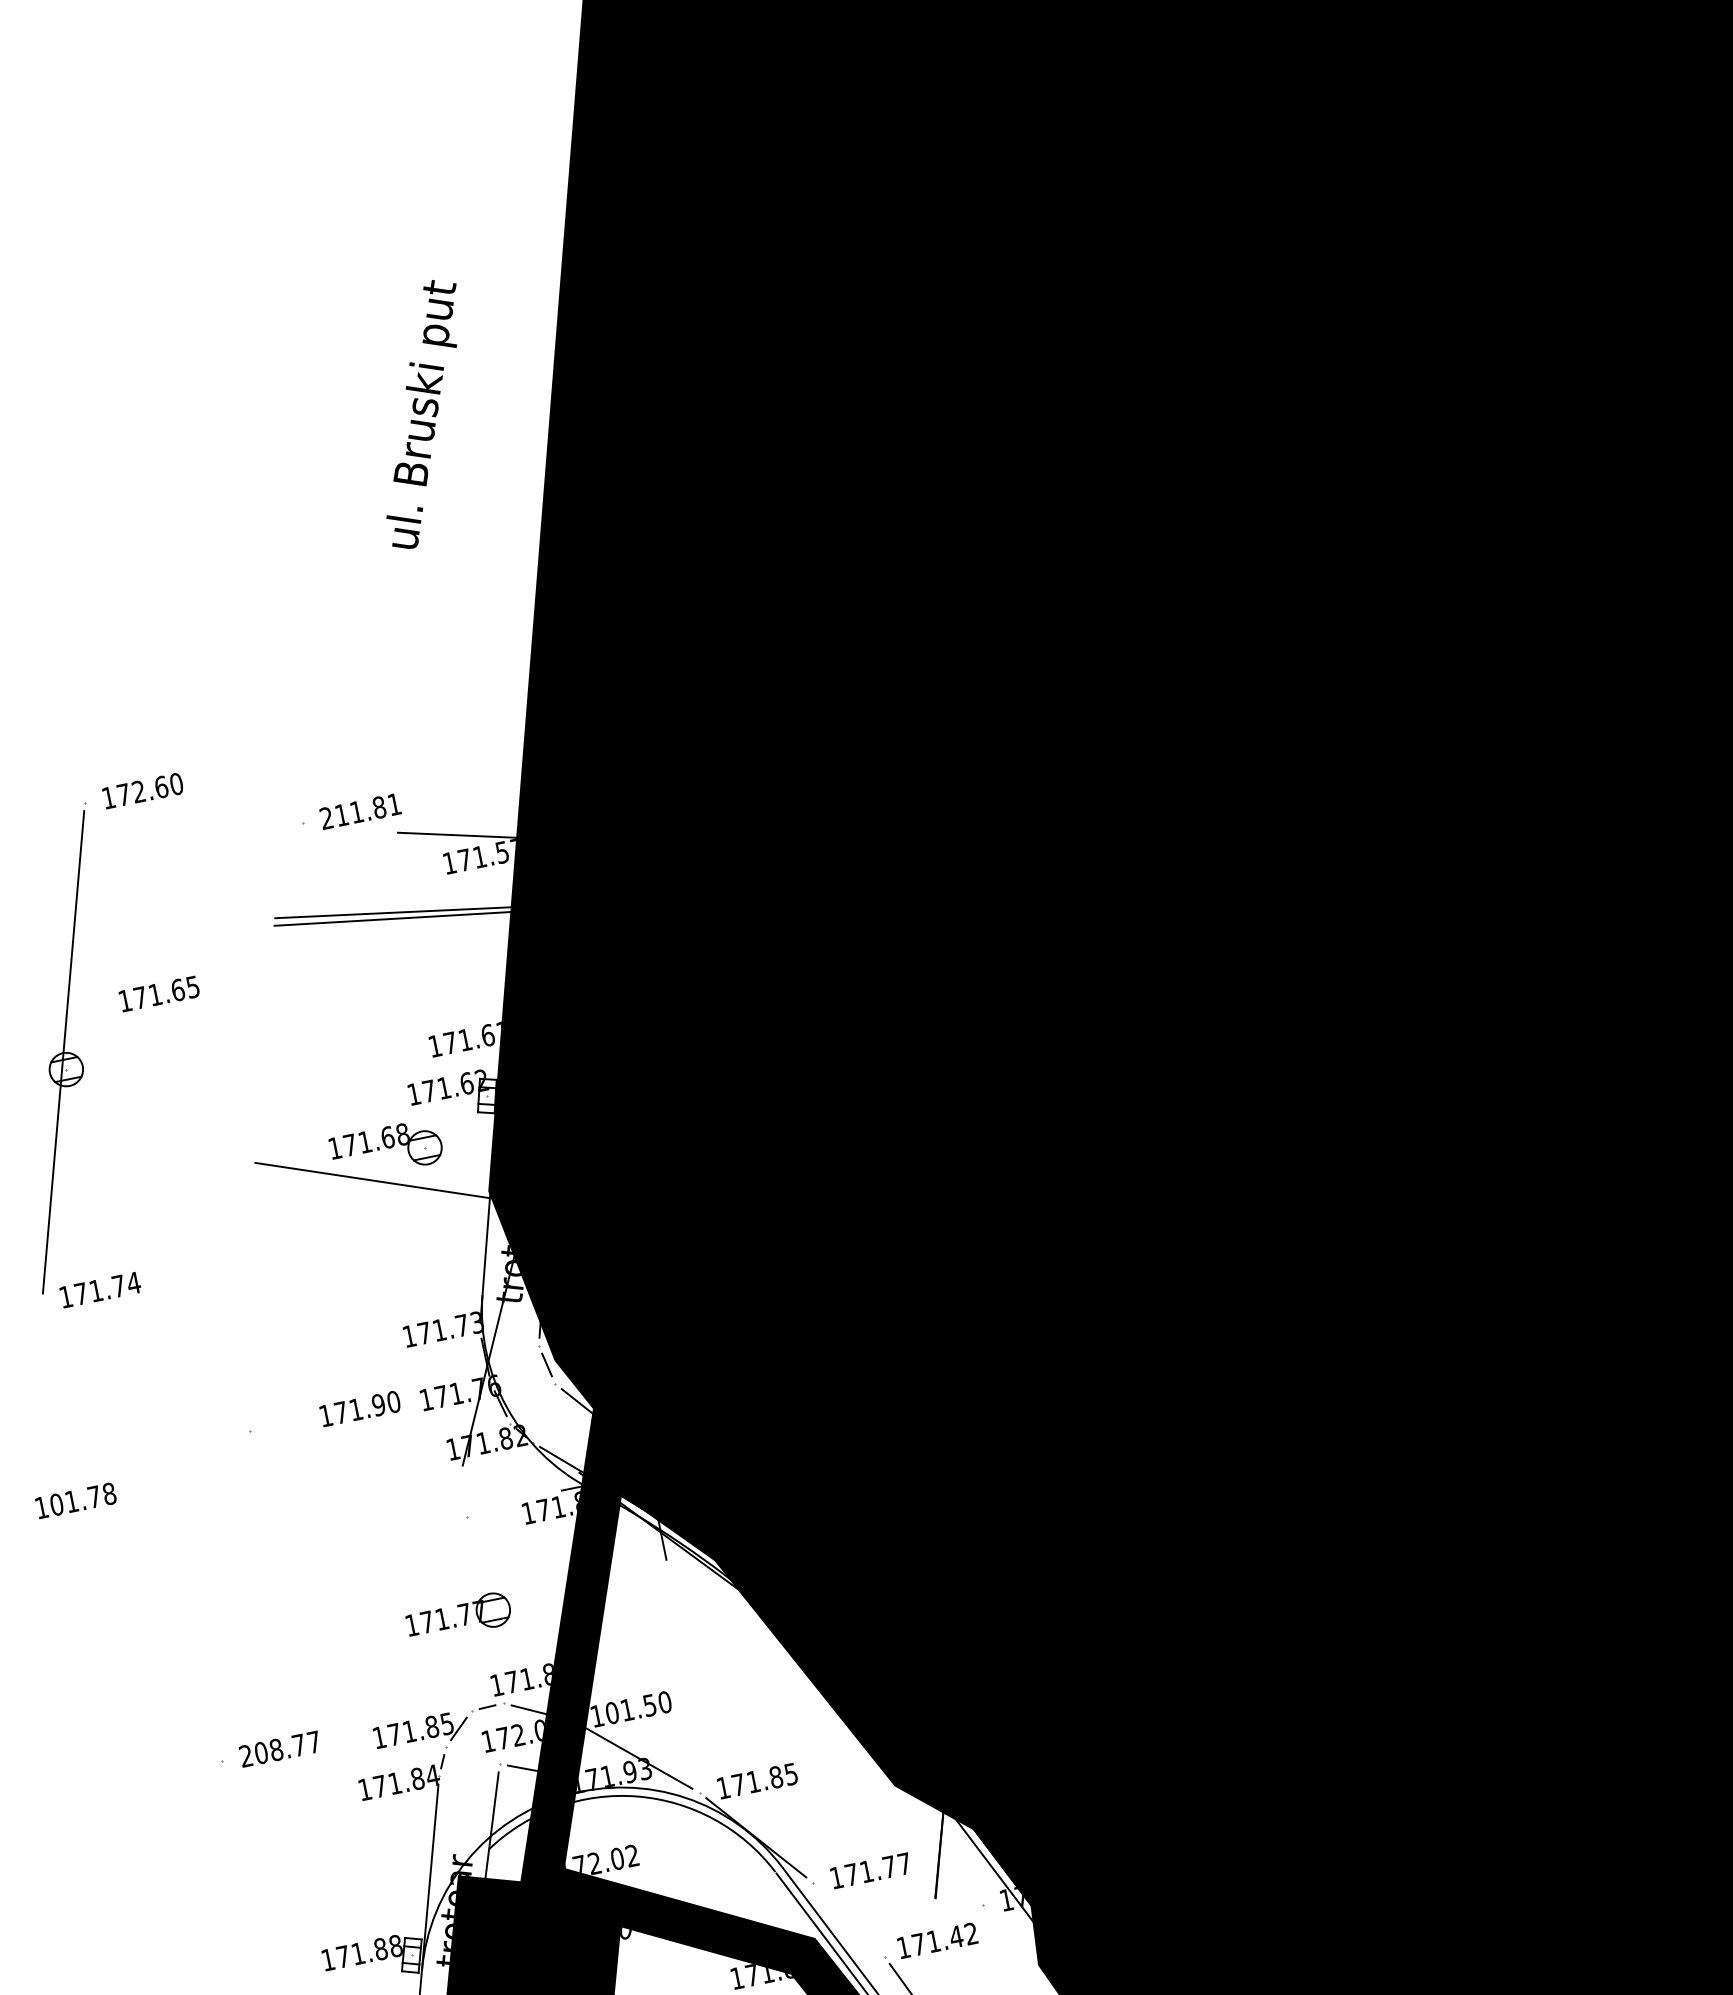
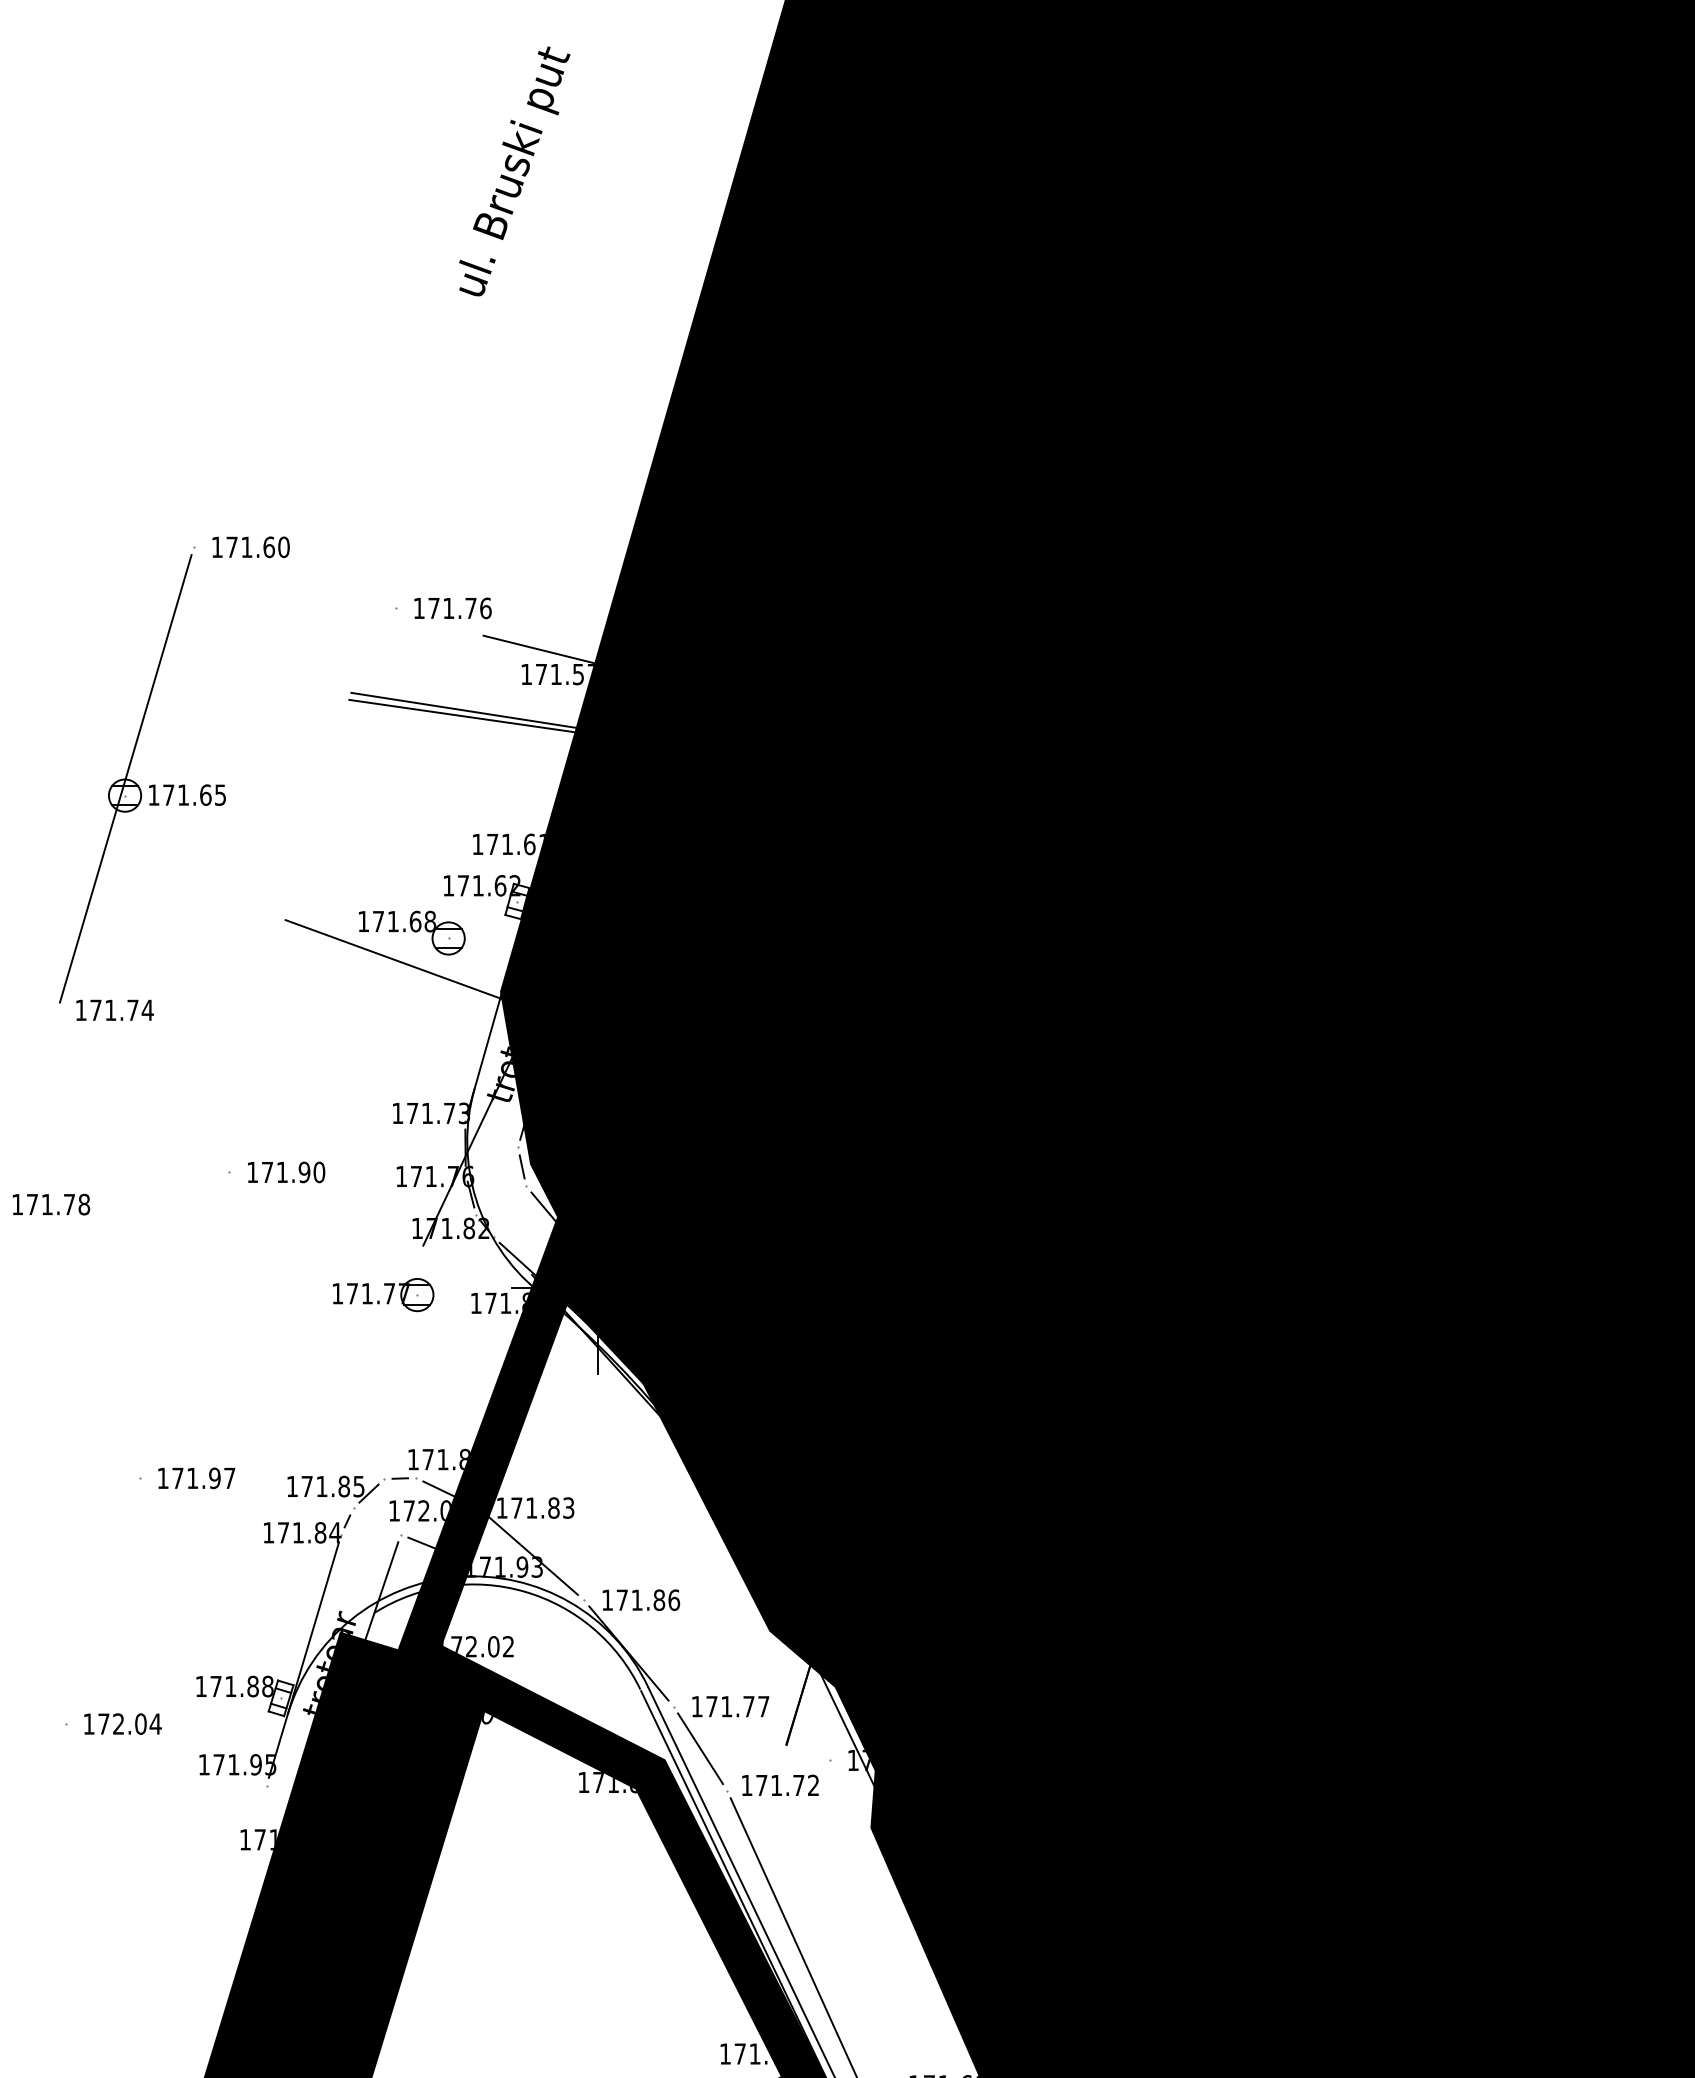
text: (423, 414) -> (514, 171), moved
text: (138, 791) -> (246, 546), 172.60 -> 171.60
text: (360, 811) -> (452, 608), 211.81 -> 171.76
text: (159, 993) -> (187, 794), moved
text: (360, 1408) -> (286, 1172), moved
text: (56, 1504) -> (32, 1204), 101.78 -> 171.78
part: (458, 1617) -> (383, 1295), moved
text: (638, 1707) -> (542, 1507), 101.50 -> 171.83
text: (272, 1750) -> (188, 1478), 208.77 -> 171.97
text: (791, 1773) -> (674, 1599), 171.85 -> 171.86
line: (848, 1919) -> (700, 1748), added
text: (956, 1936) -> (798, 1785), 171.42 -> 171.72

